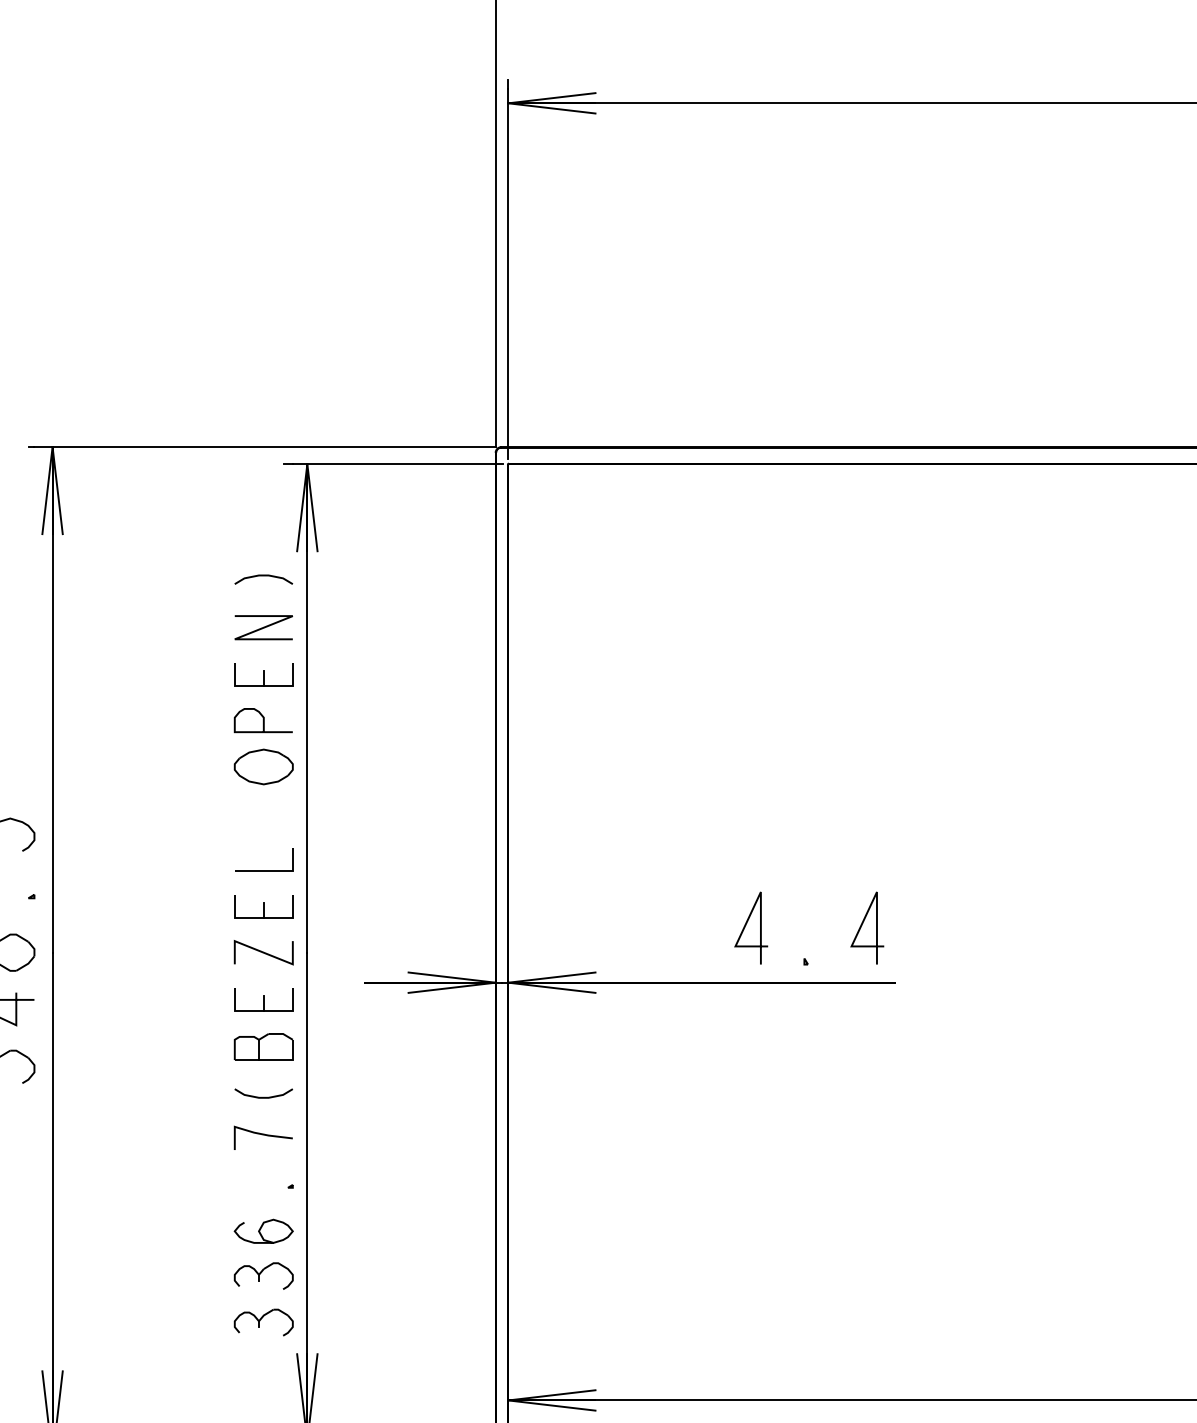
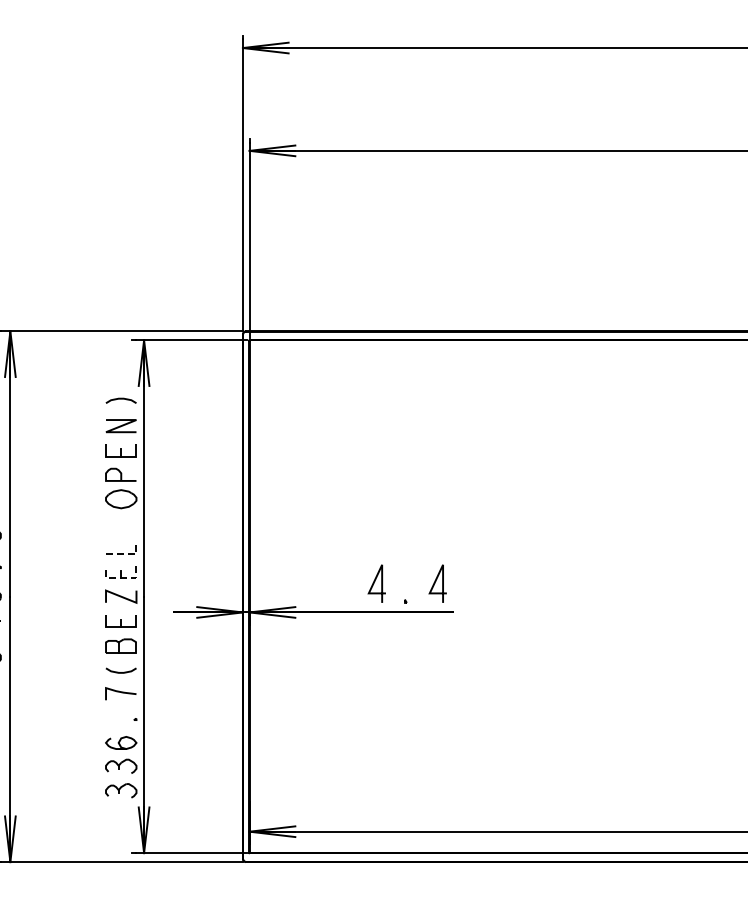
line: (277, 872) -> (128, 554), solid -> dashed
line: (262, 918) -> (120, 578), solid -> dashed

